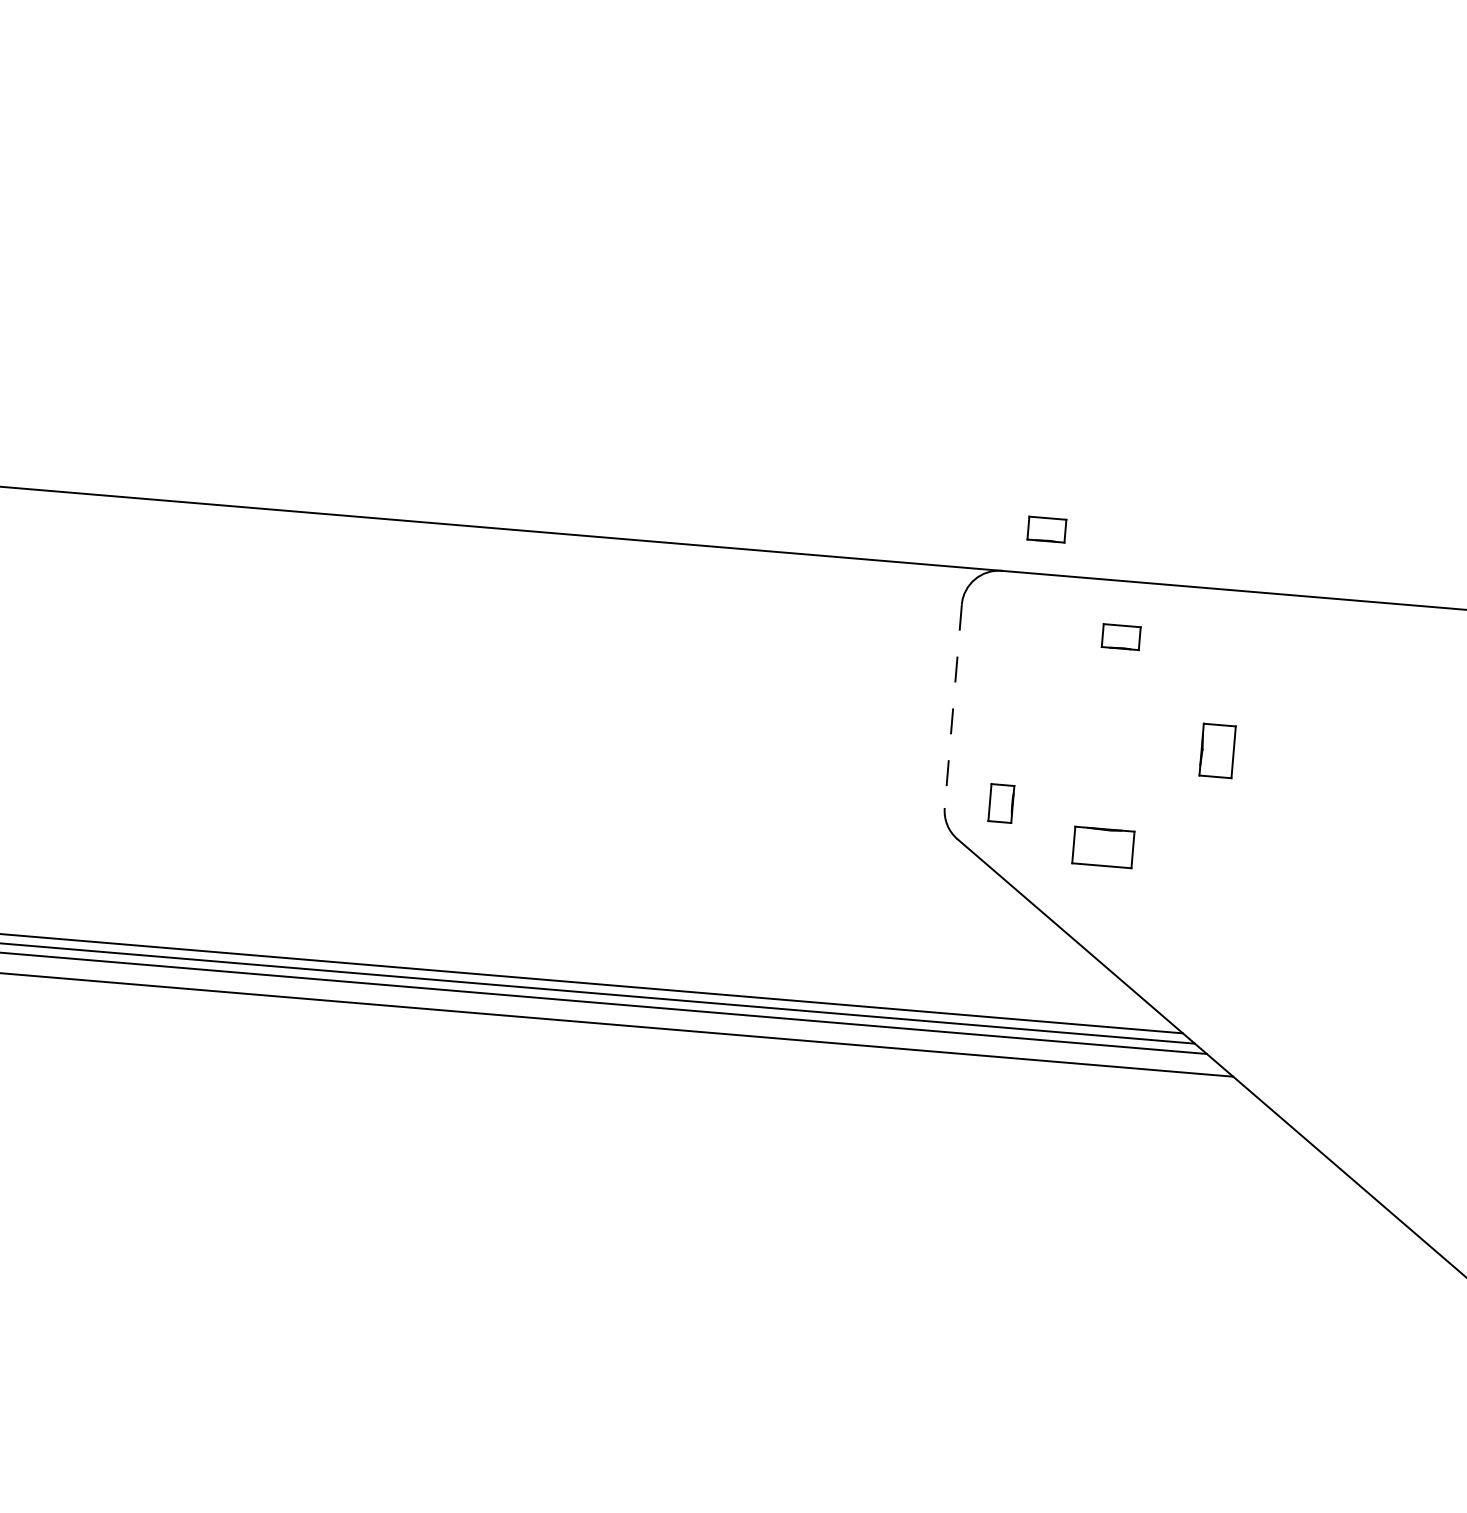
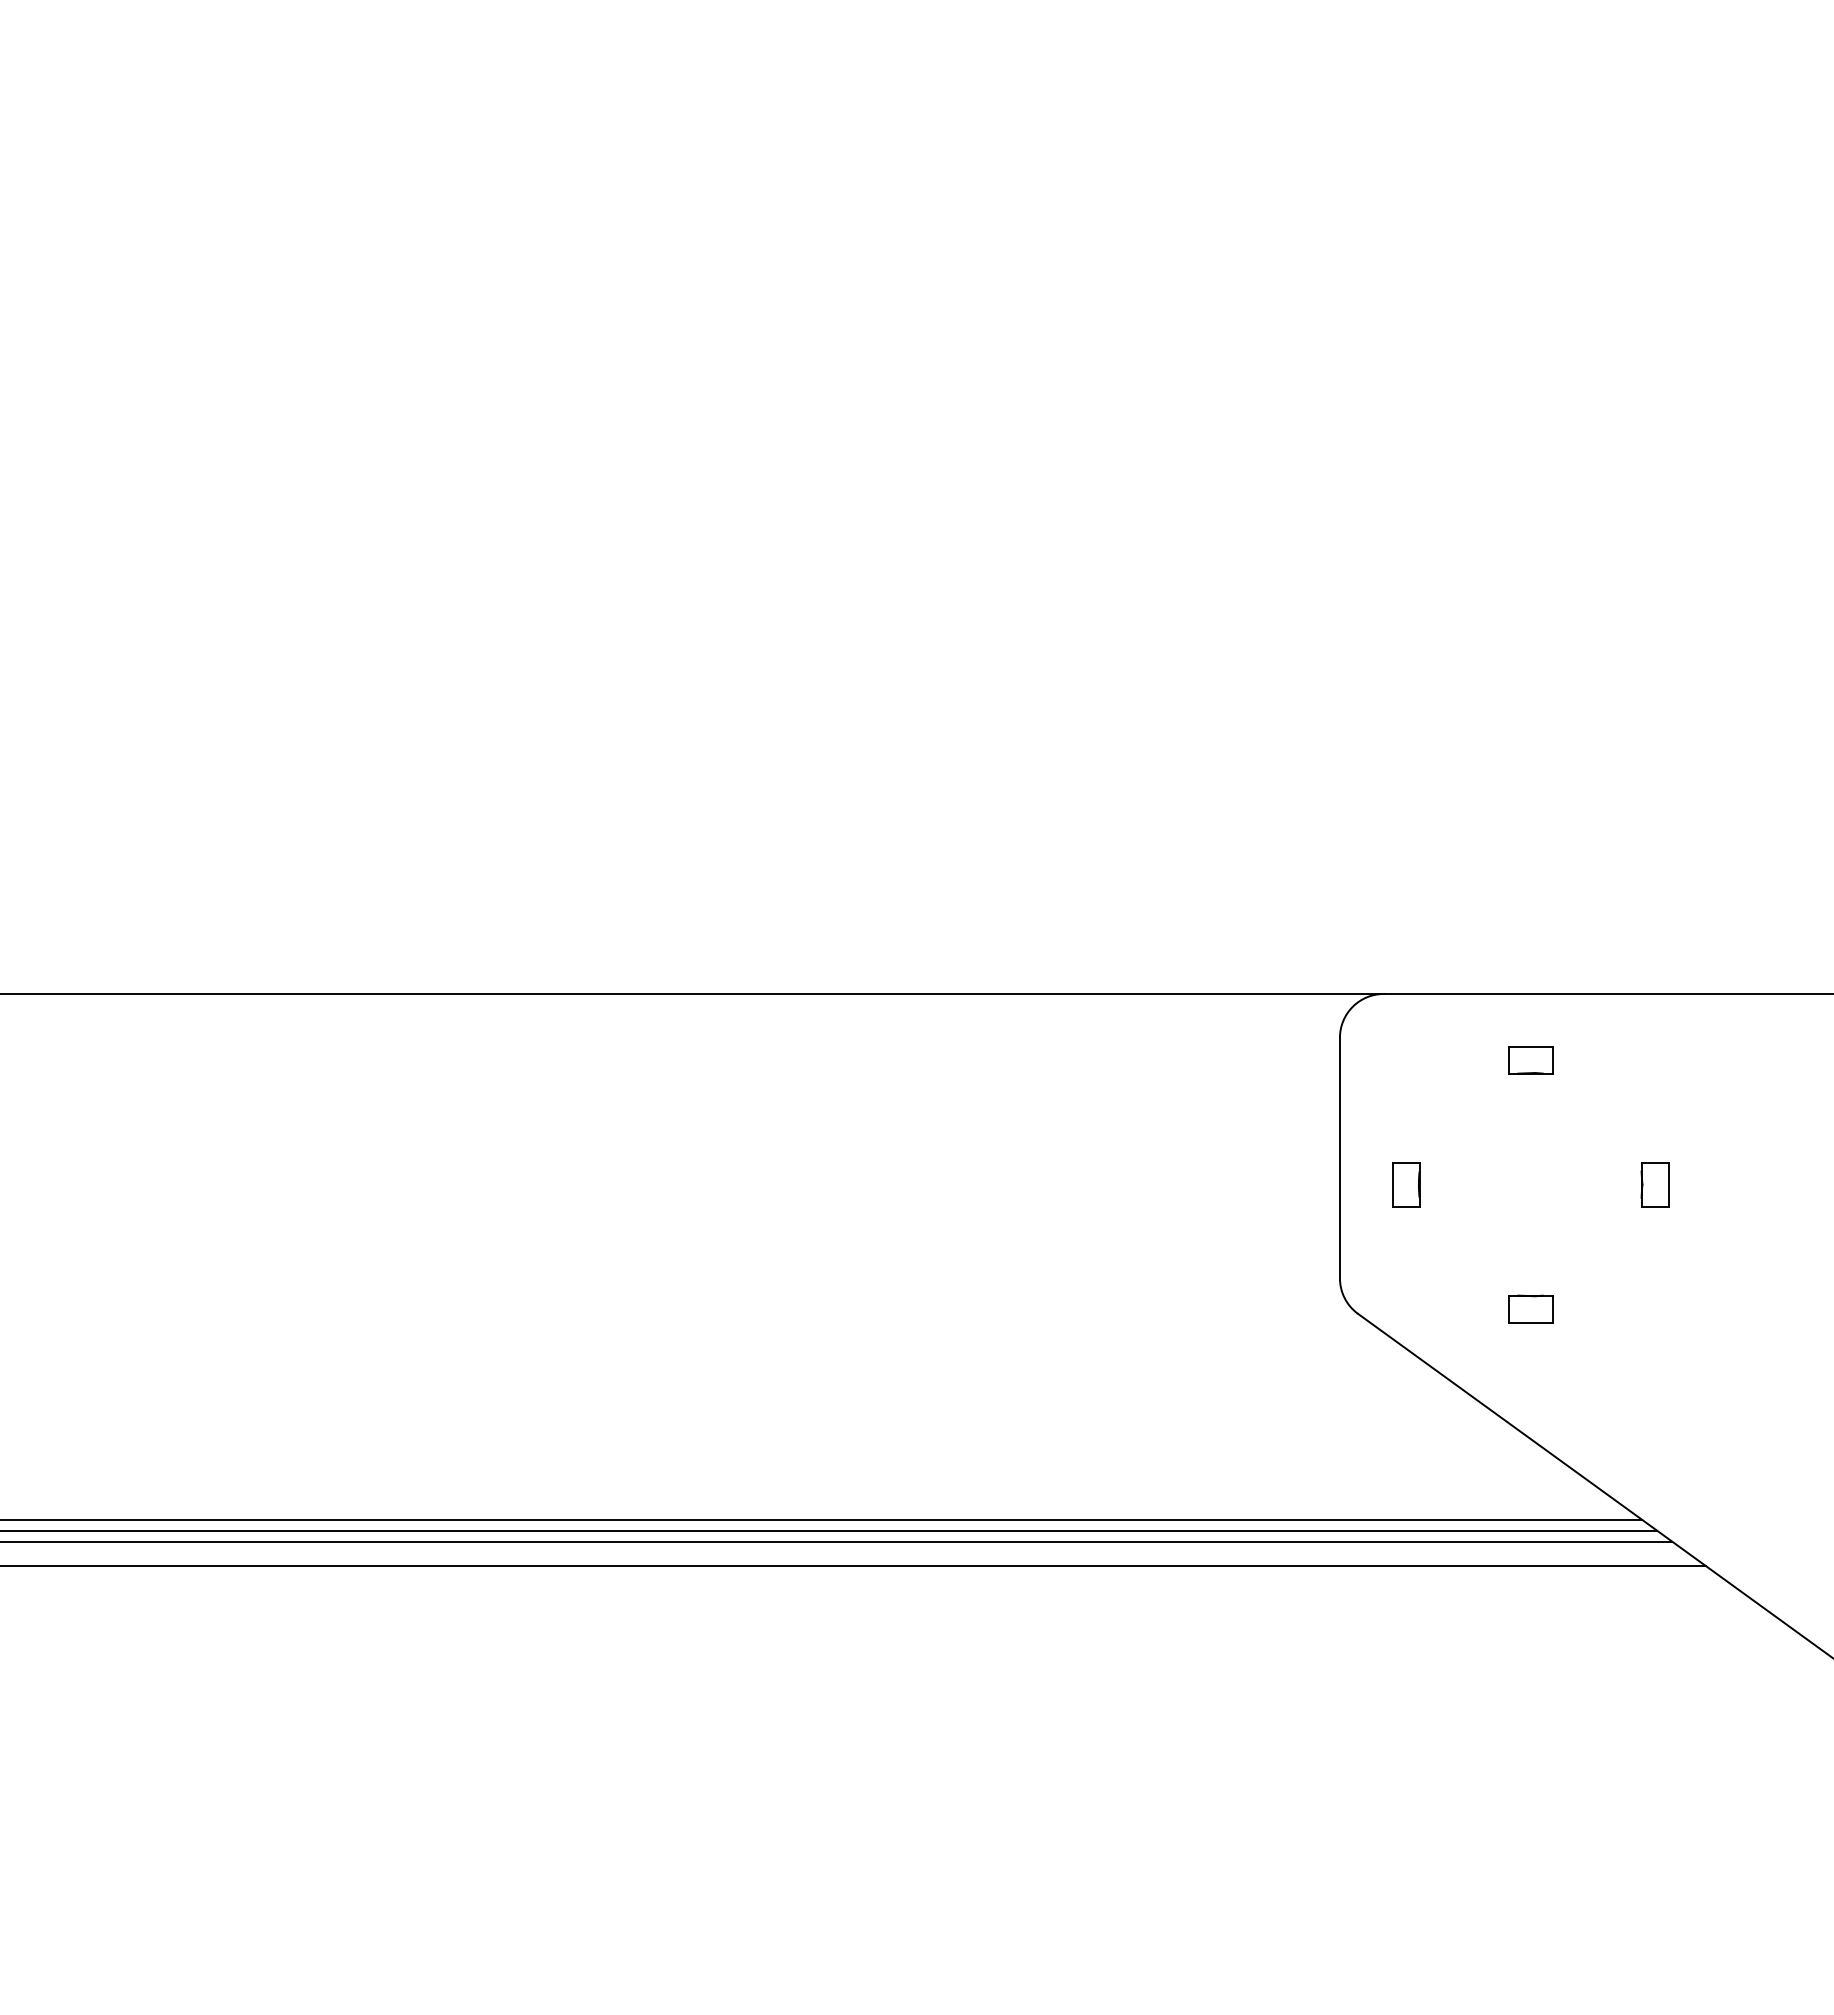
part: (1046, 529) -> (1432, 941), removed
line: (952, 706) -> (1339, 1158), dashed -> solid
part: (1217, 750) -> (1654, 1184), size x0.71
part: (1001, 803) -> (1406, 1184), moved
part: (1103, 846) -> (1530, 1308), size x0.62

